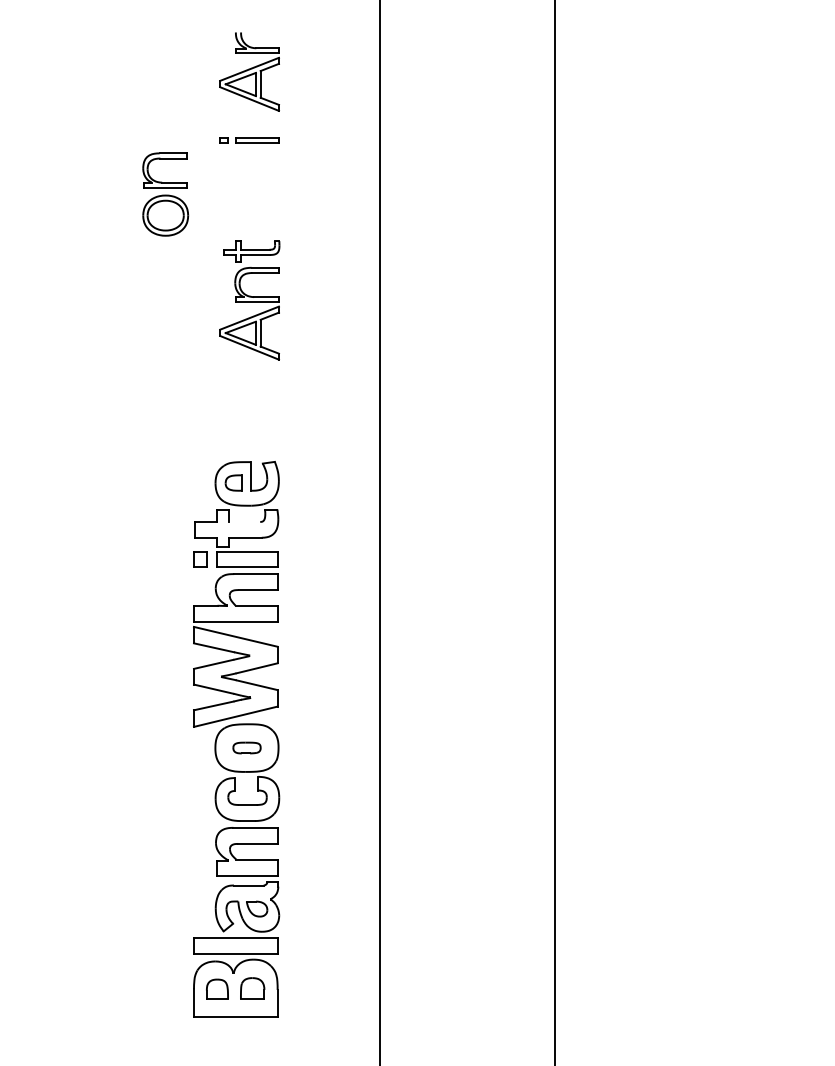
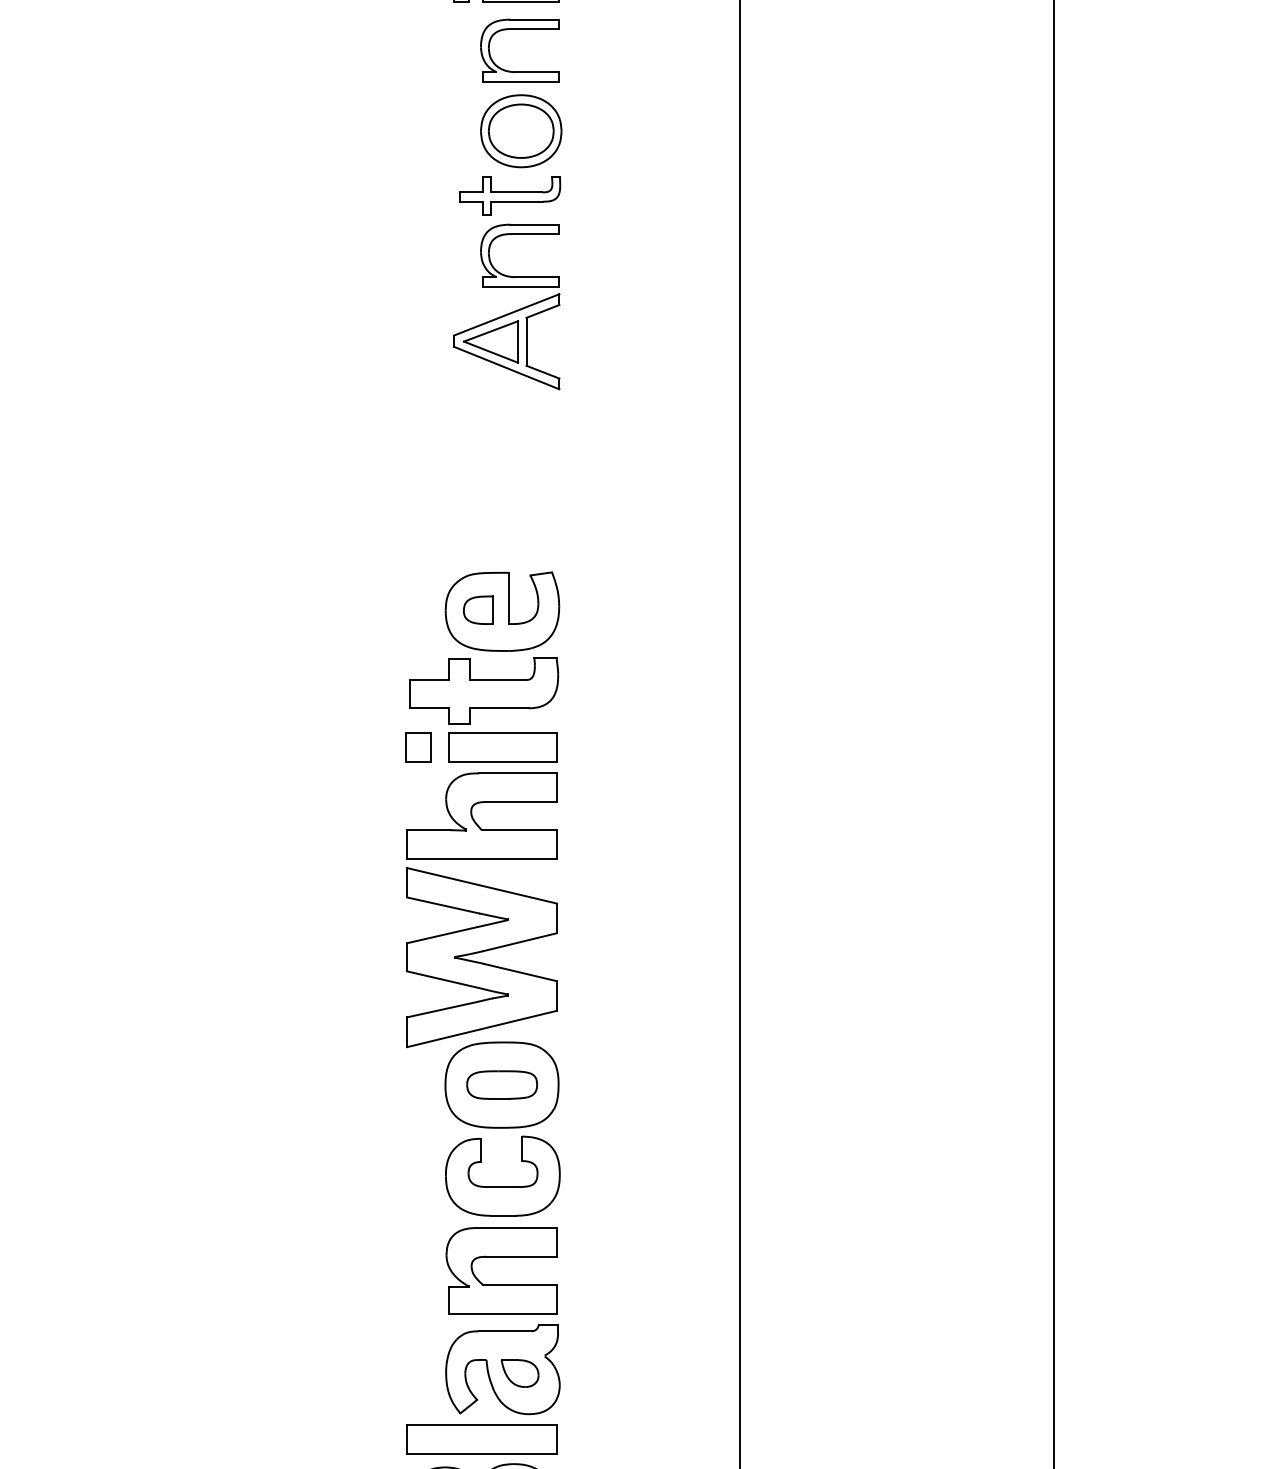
part: (165, 194) -> (520, 93), moved
line: (244, 521) -> (497, 679), added
part: (246, 747) -> (501, 1084), size x1.43

